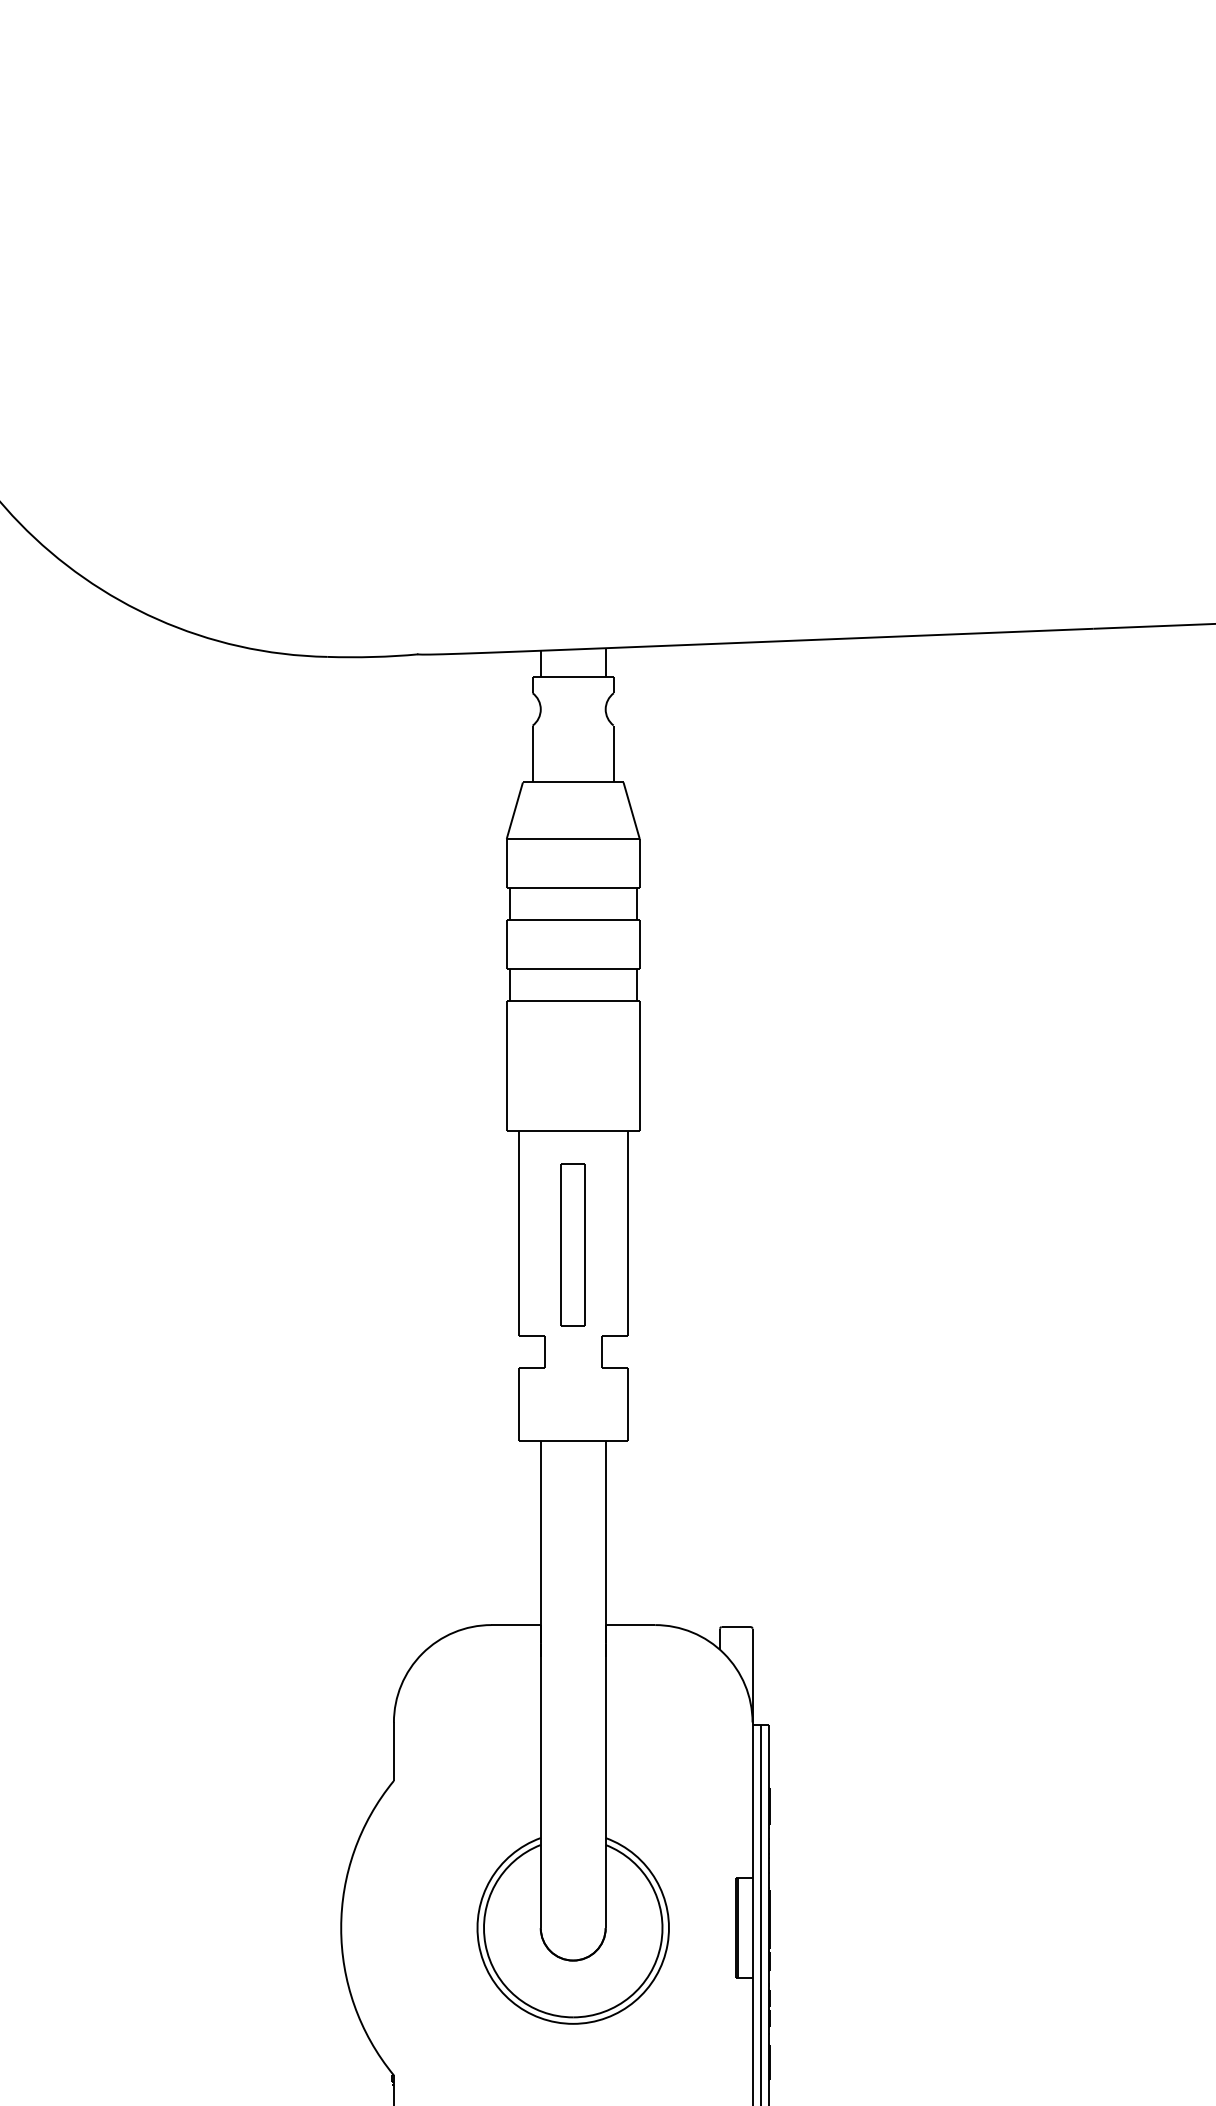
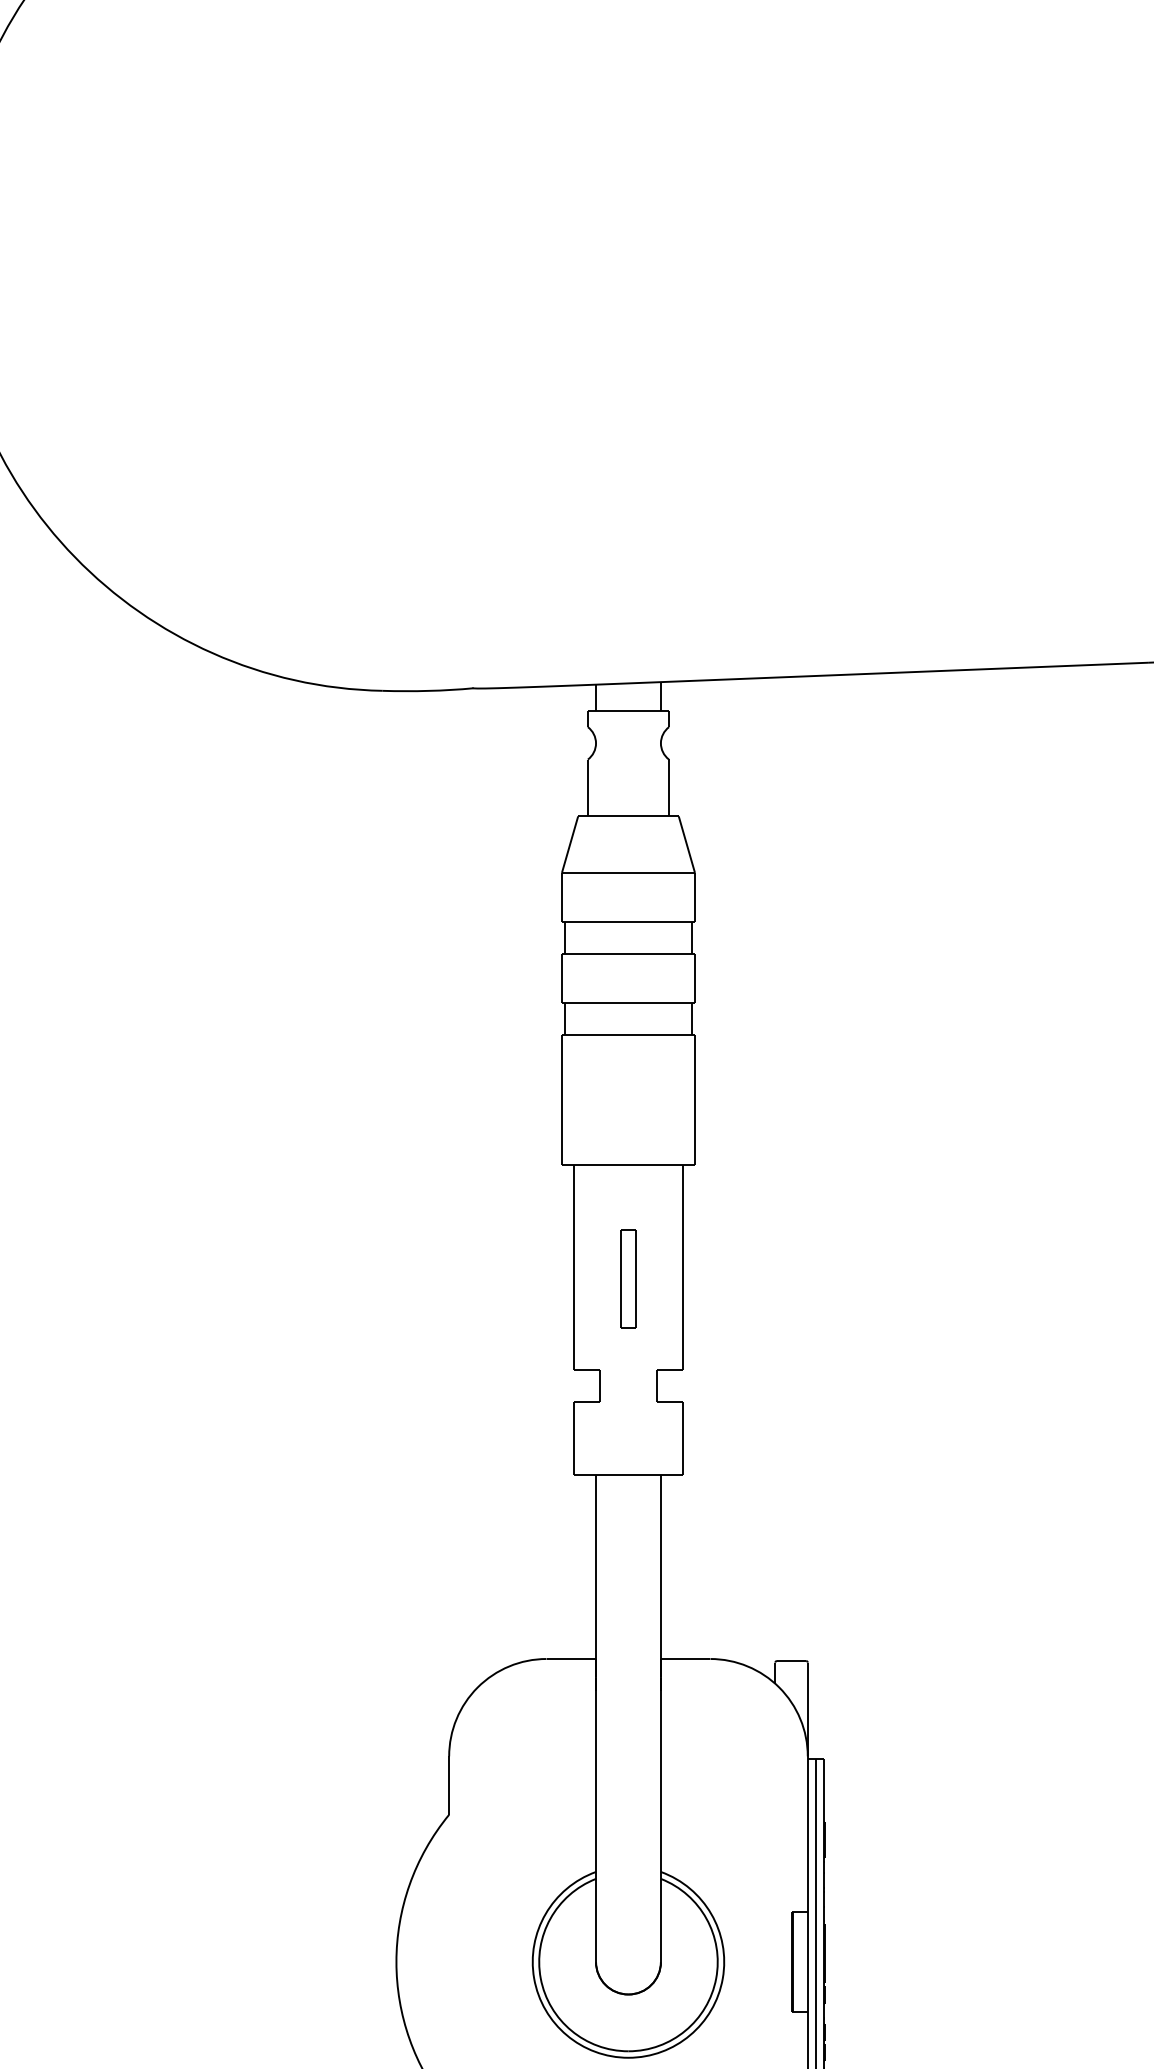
part: (572, 1244) -> (627, 1278), size x0.6

